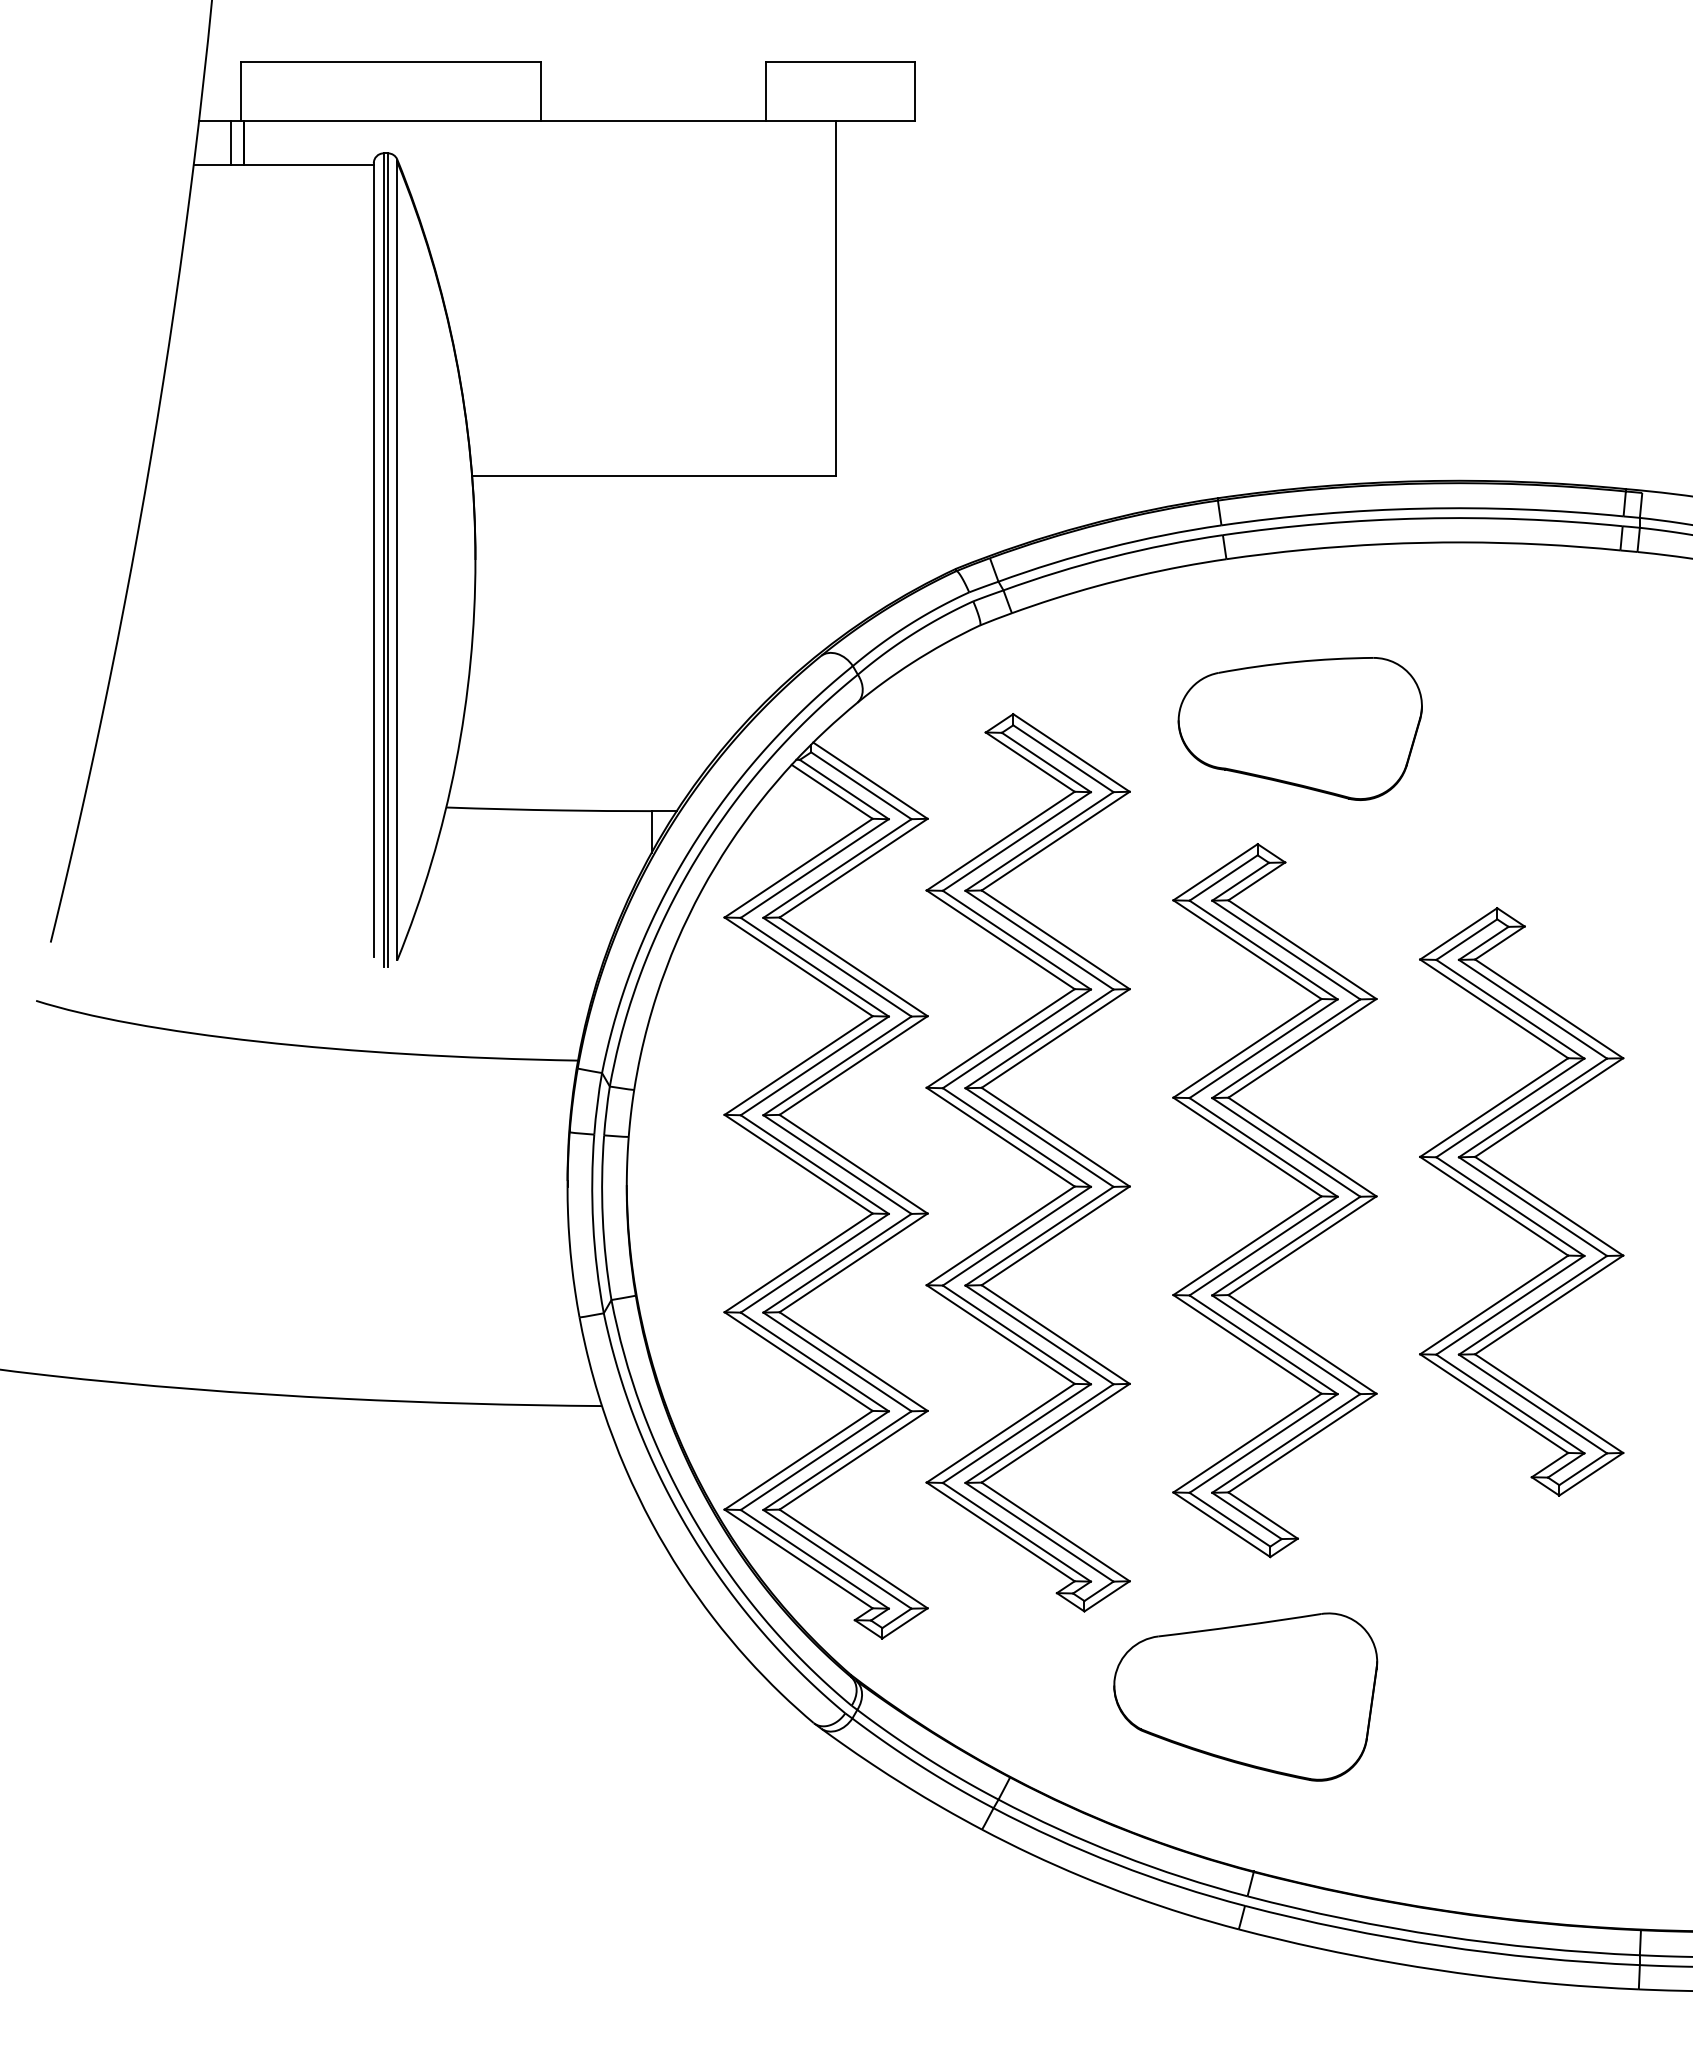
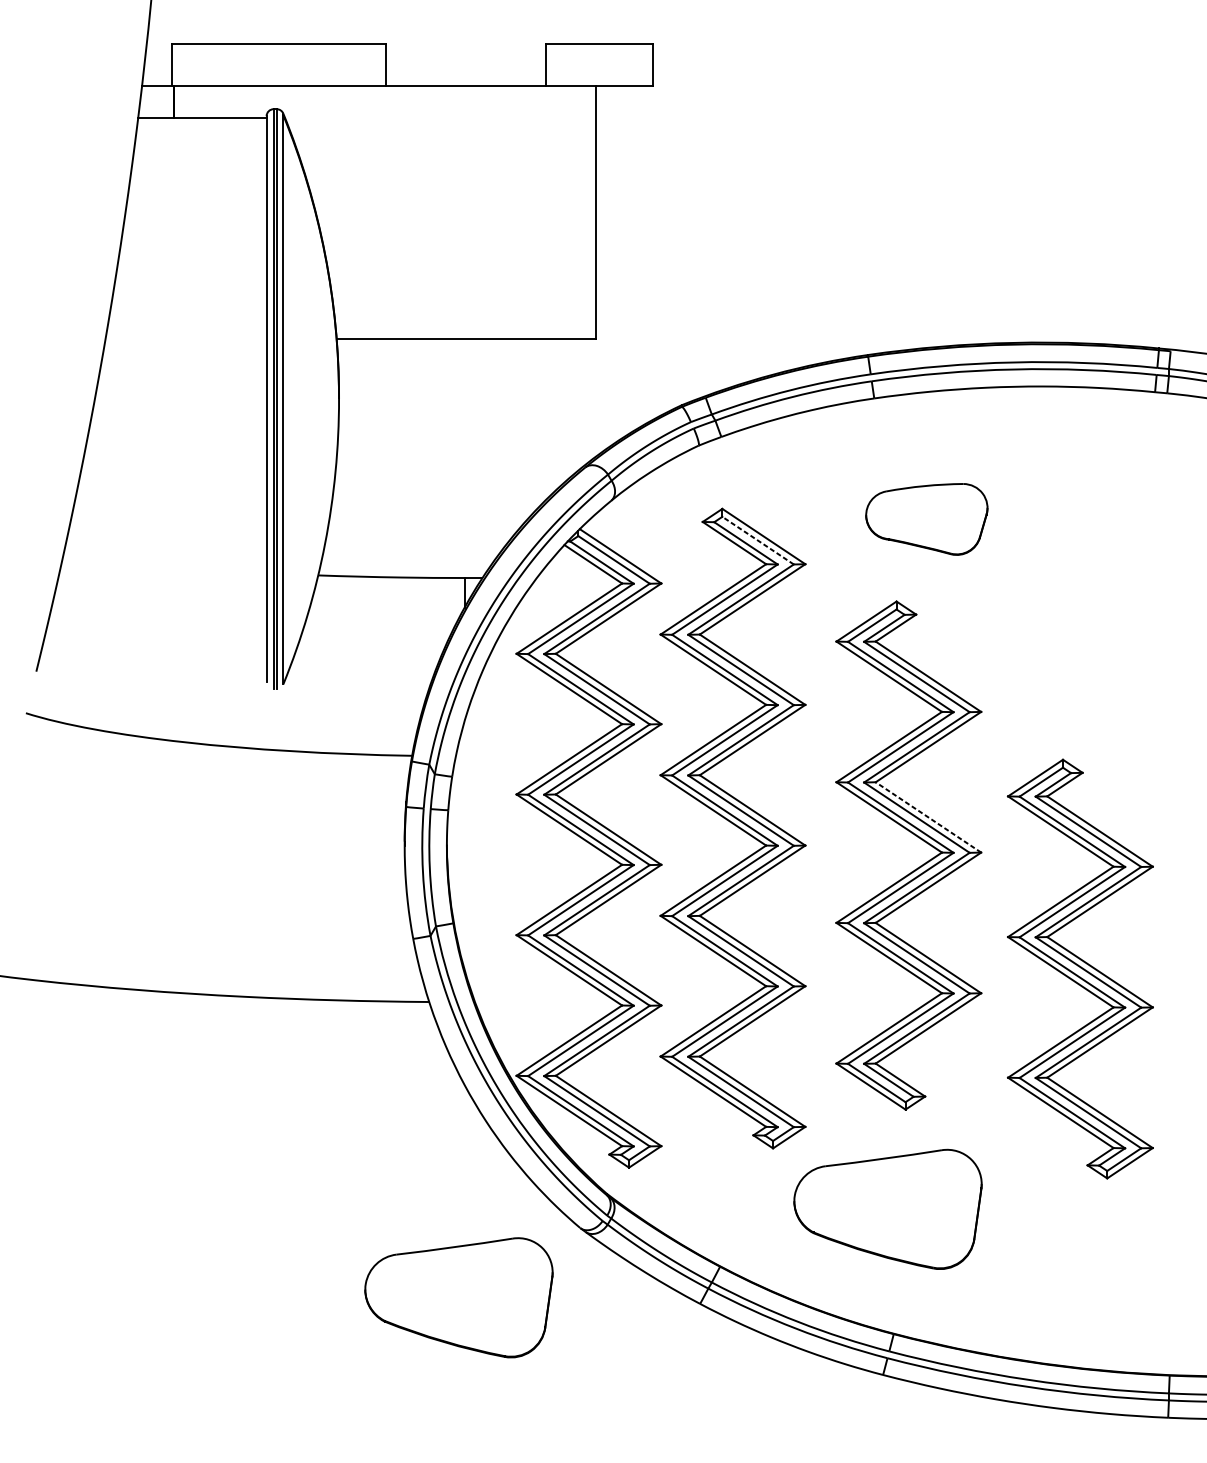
line: (230, 142) -> (164, 101), removed
part: (1299, 728) -> (926, 519), size x0.7
line: (1063, 758) -> (758, 540), solid -> dashed
line: (1302, 1147) -> (928, 817), solid -> dashed
part: (1521, 1201) -> (1080, 968), moved
part: (643, 1820) -> (458, 1297), added

